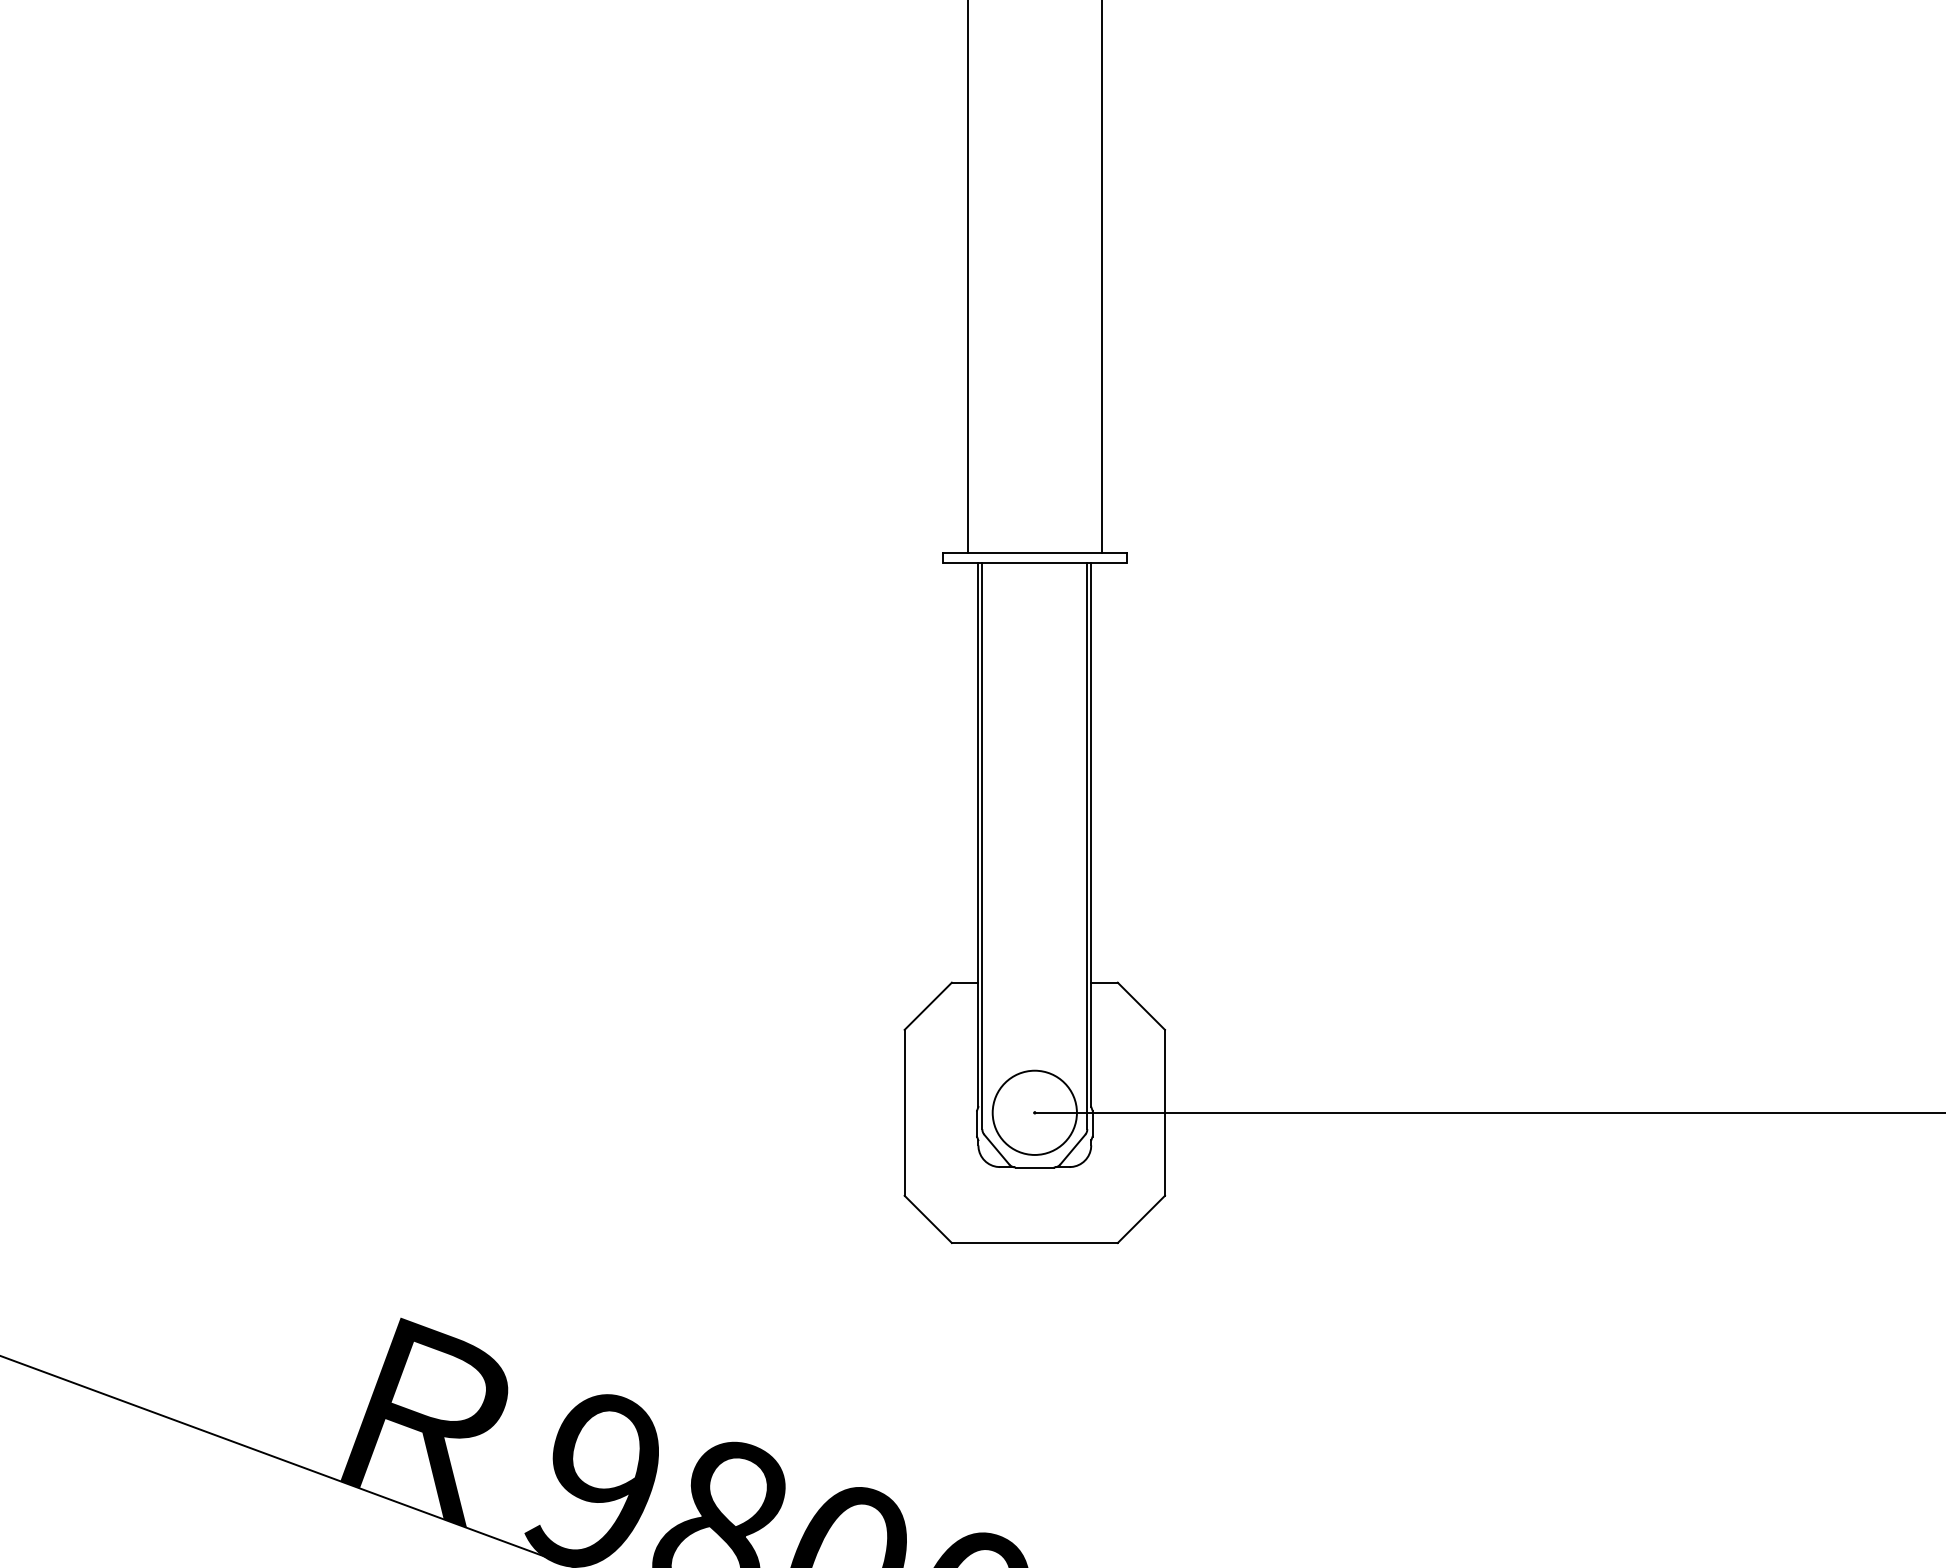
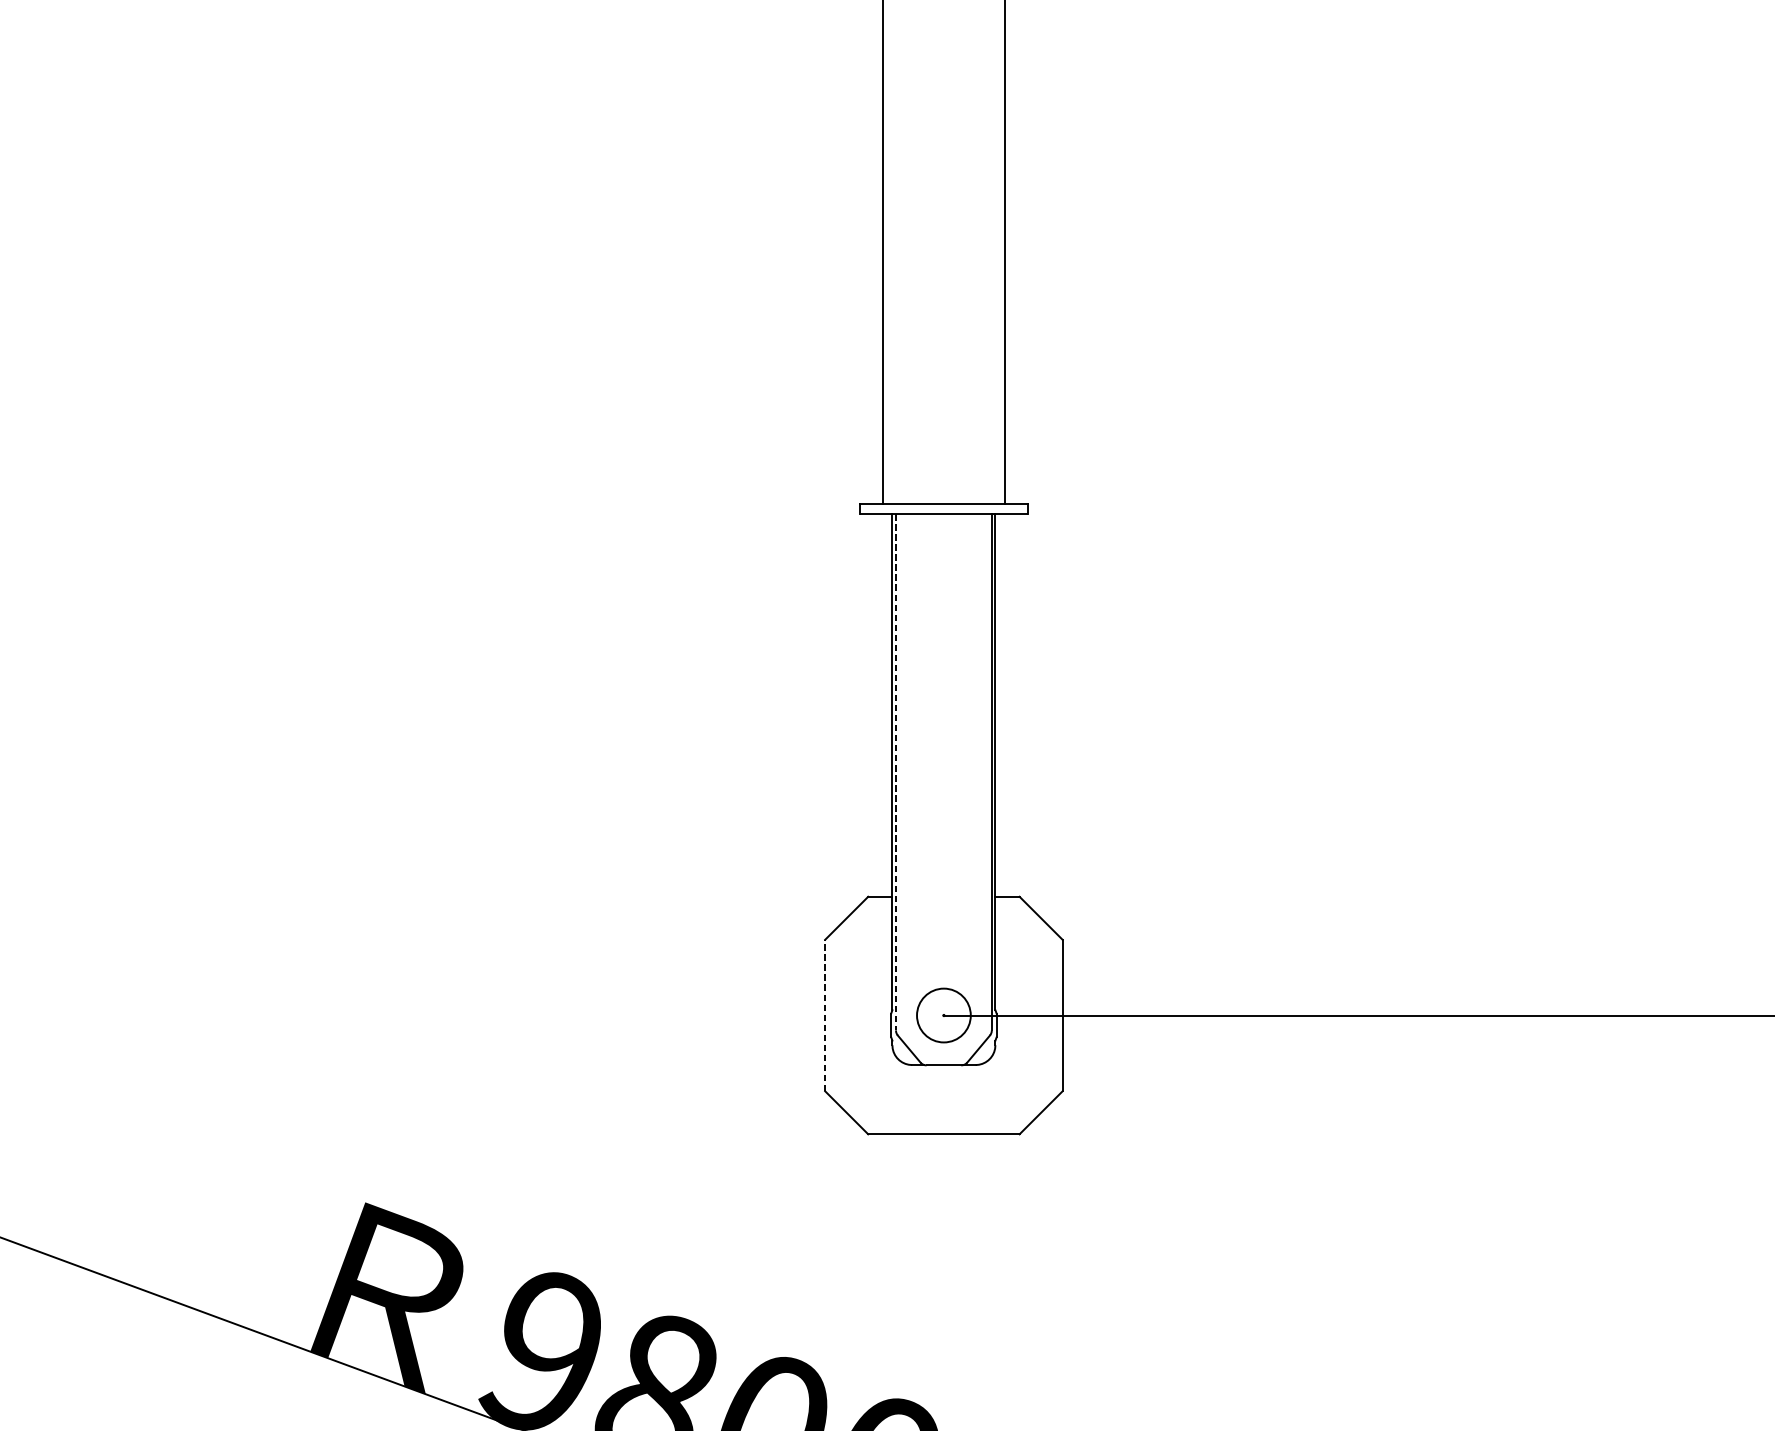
line: (982, 846) -> (896, 772), solid -> dashed
line: (904, 1112) -> (825, 1015), solid -> dashed
circle: (1034, 1112) -> (943, 1015), size x0.7

